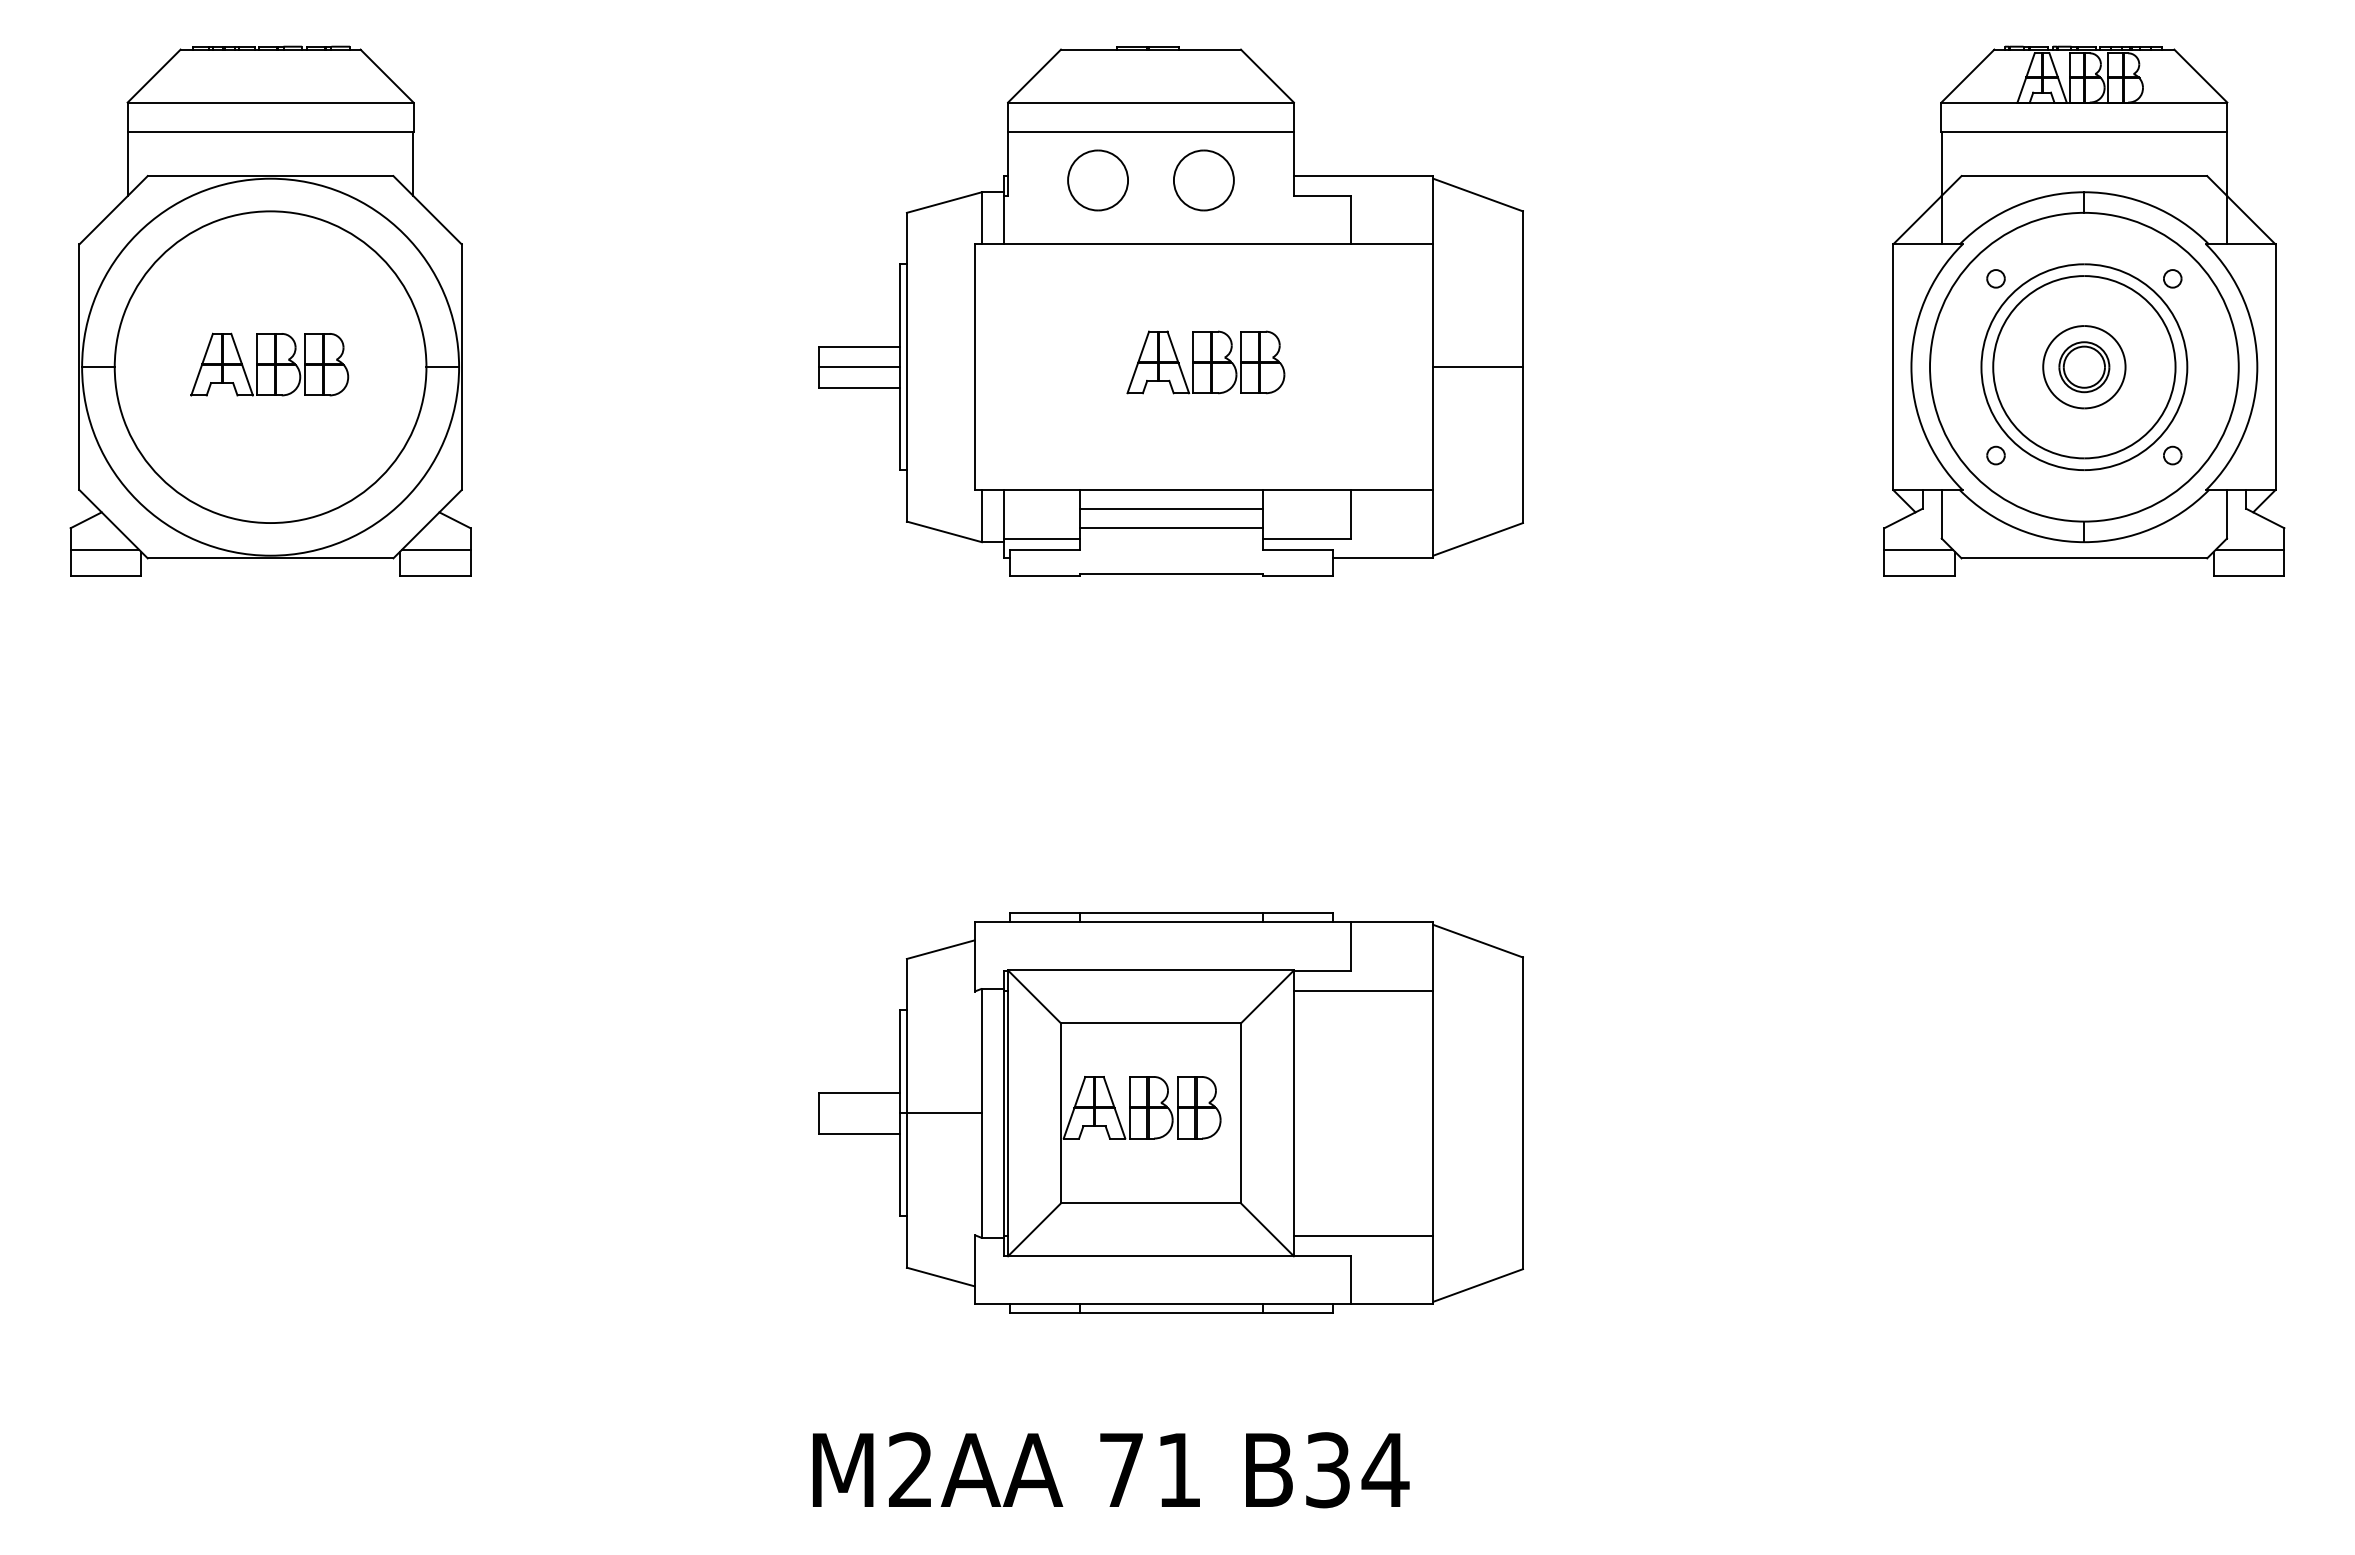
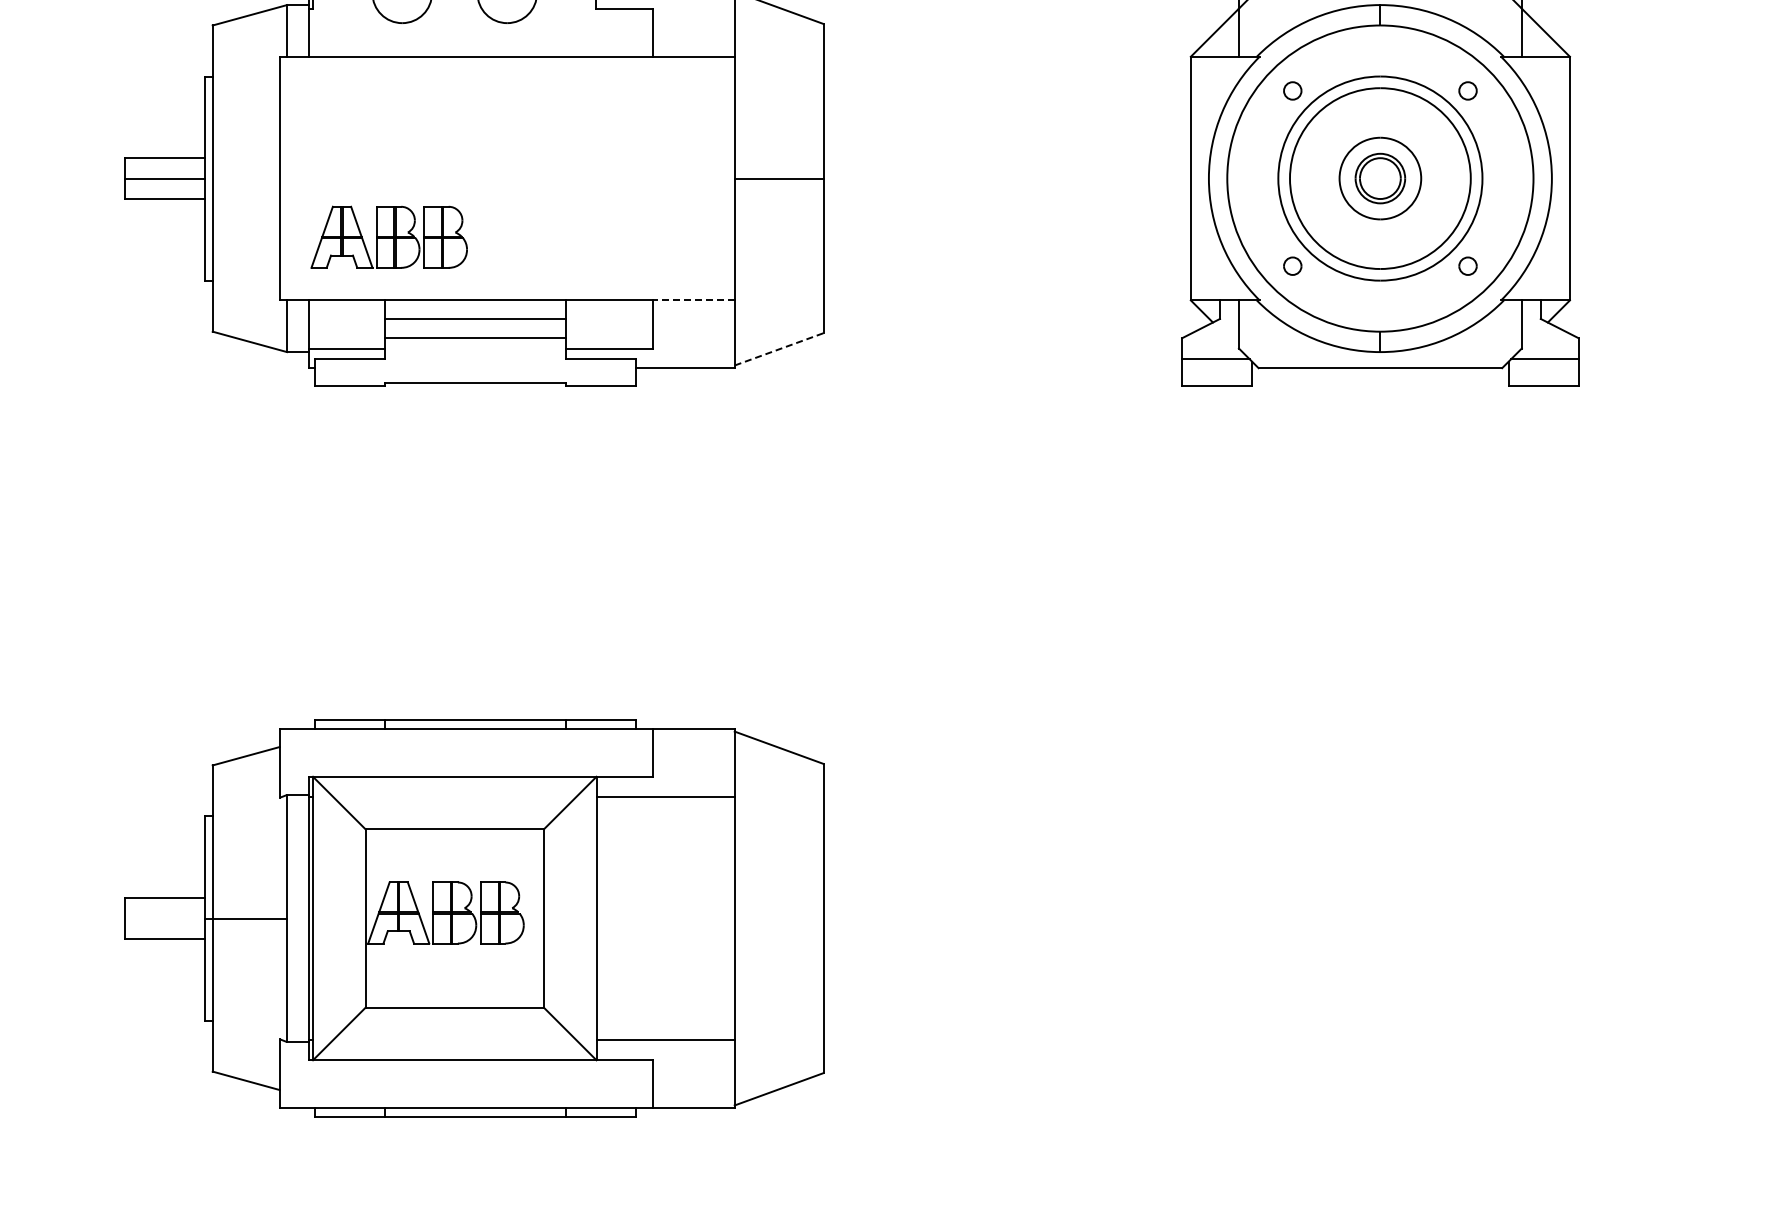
part: (1205, 362) -> (388, 237), moved
line: (1391, 490) -> (693, 300), solid -> dashed
line: (1478, 539) -> (779, 349), solid -> dashed

